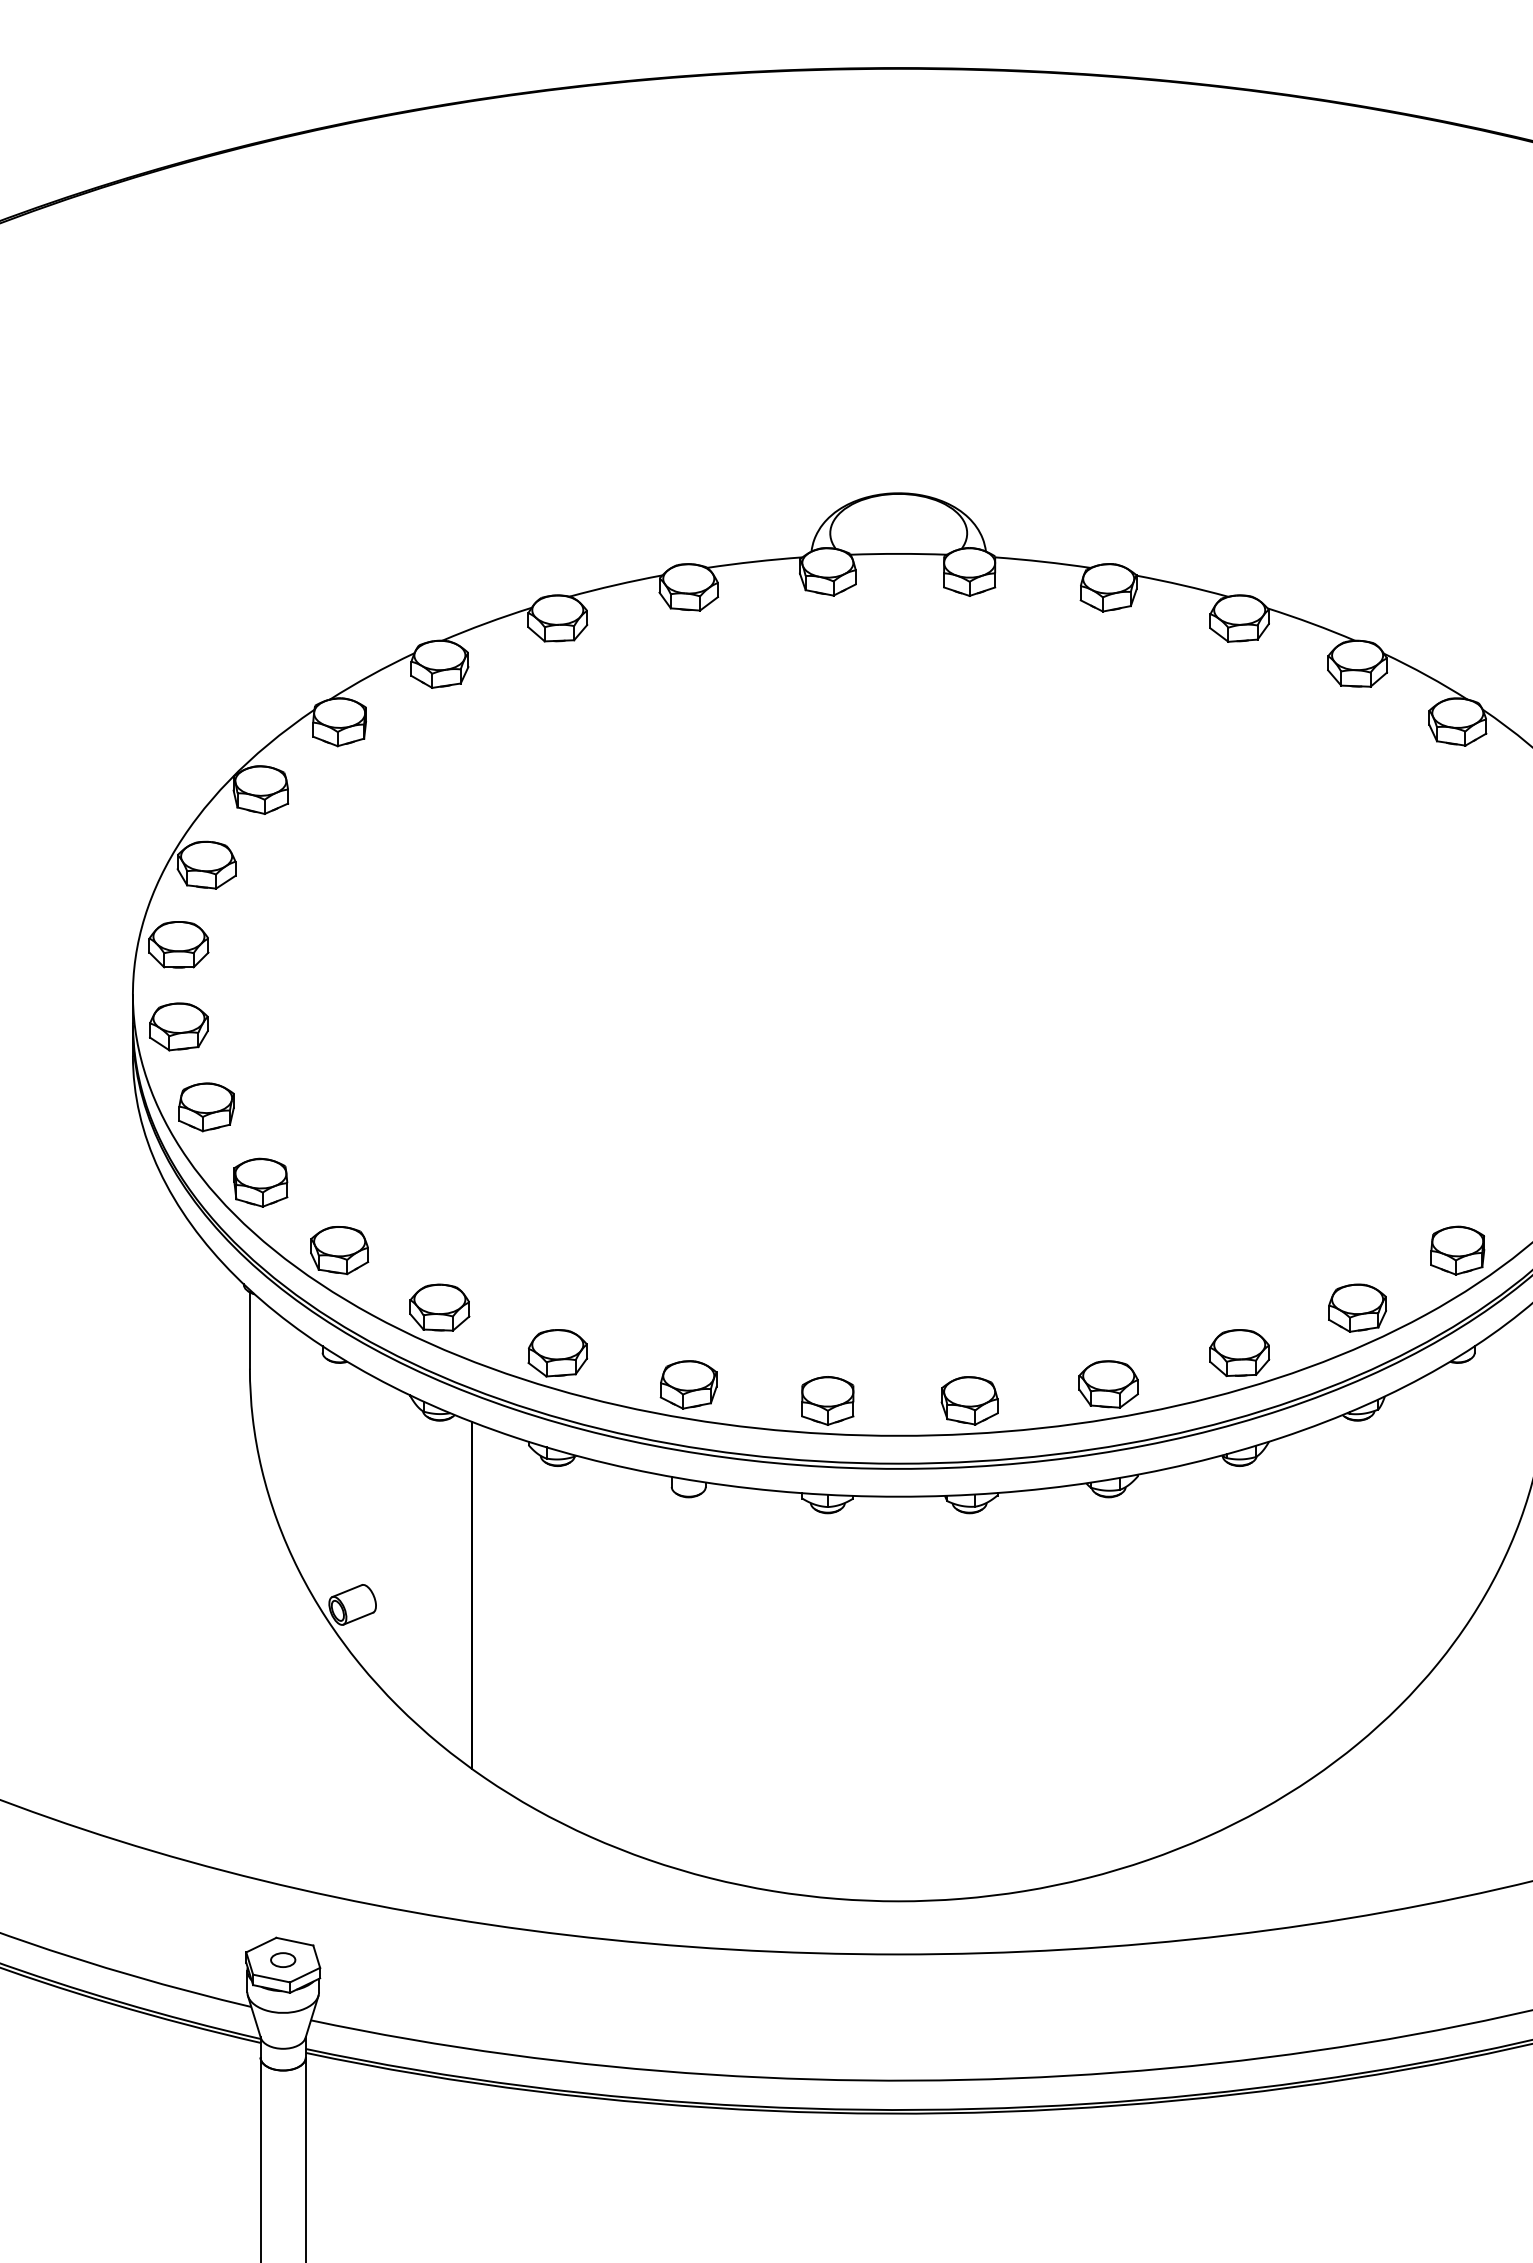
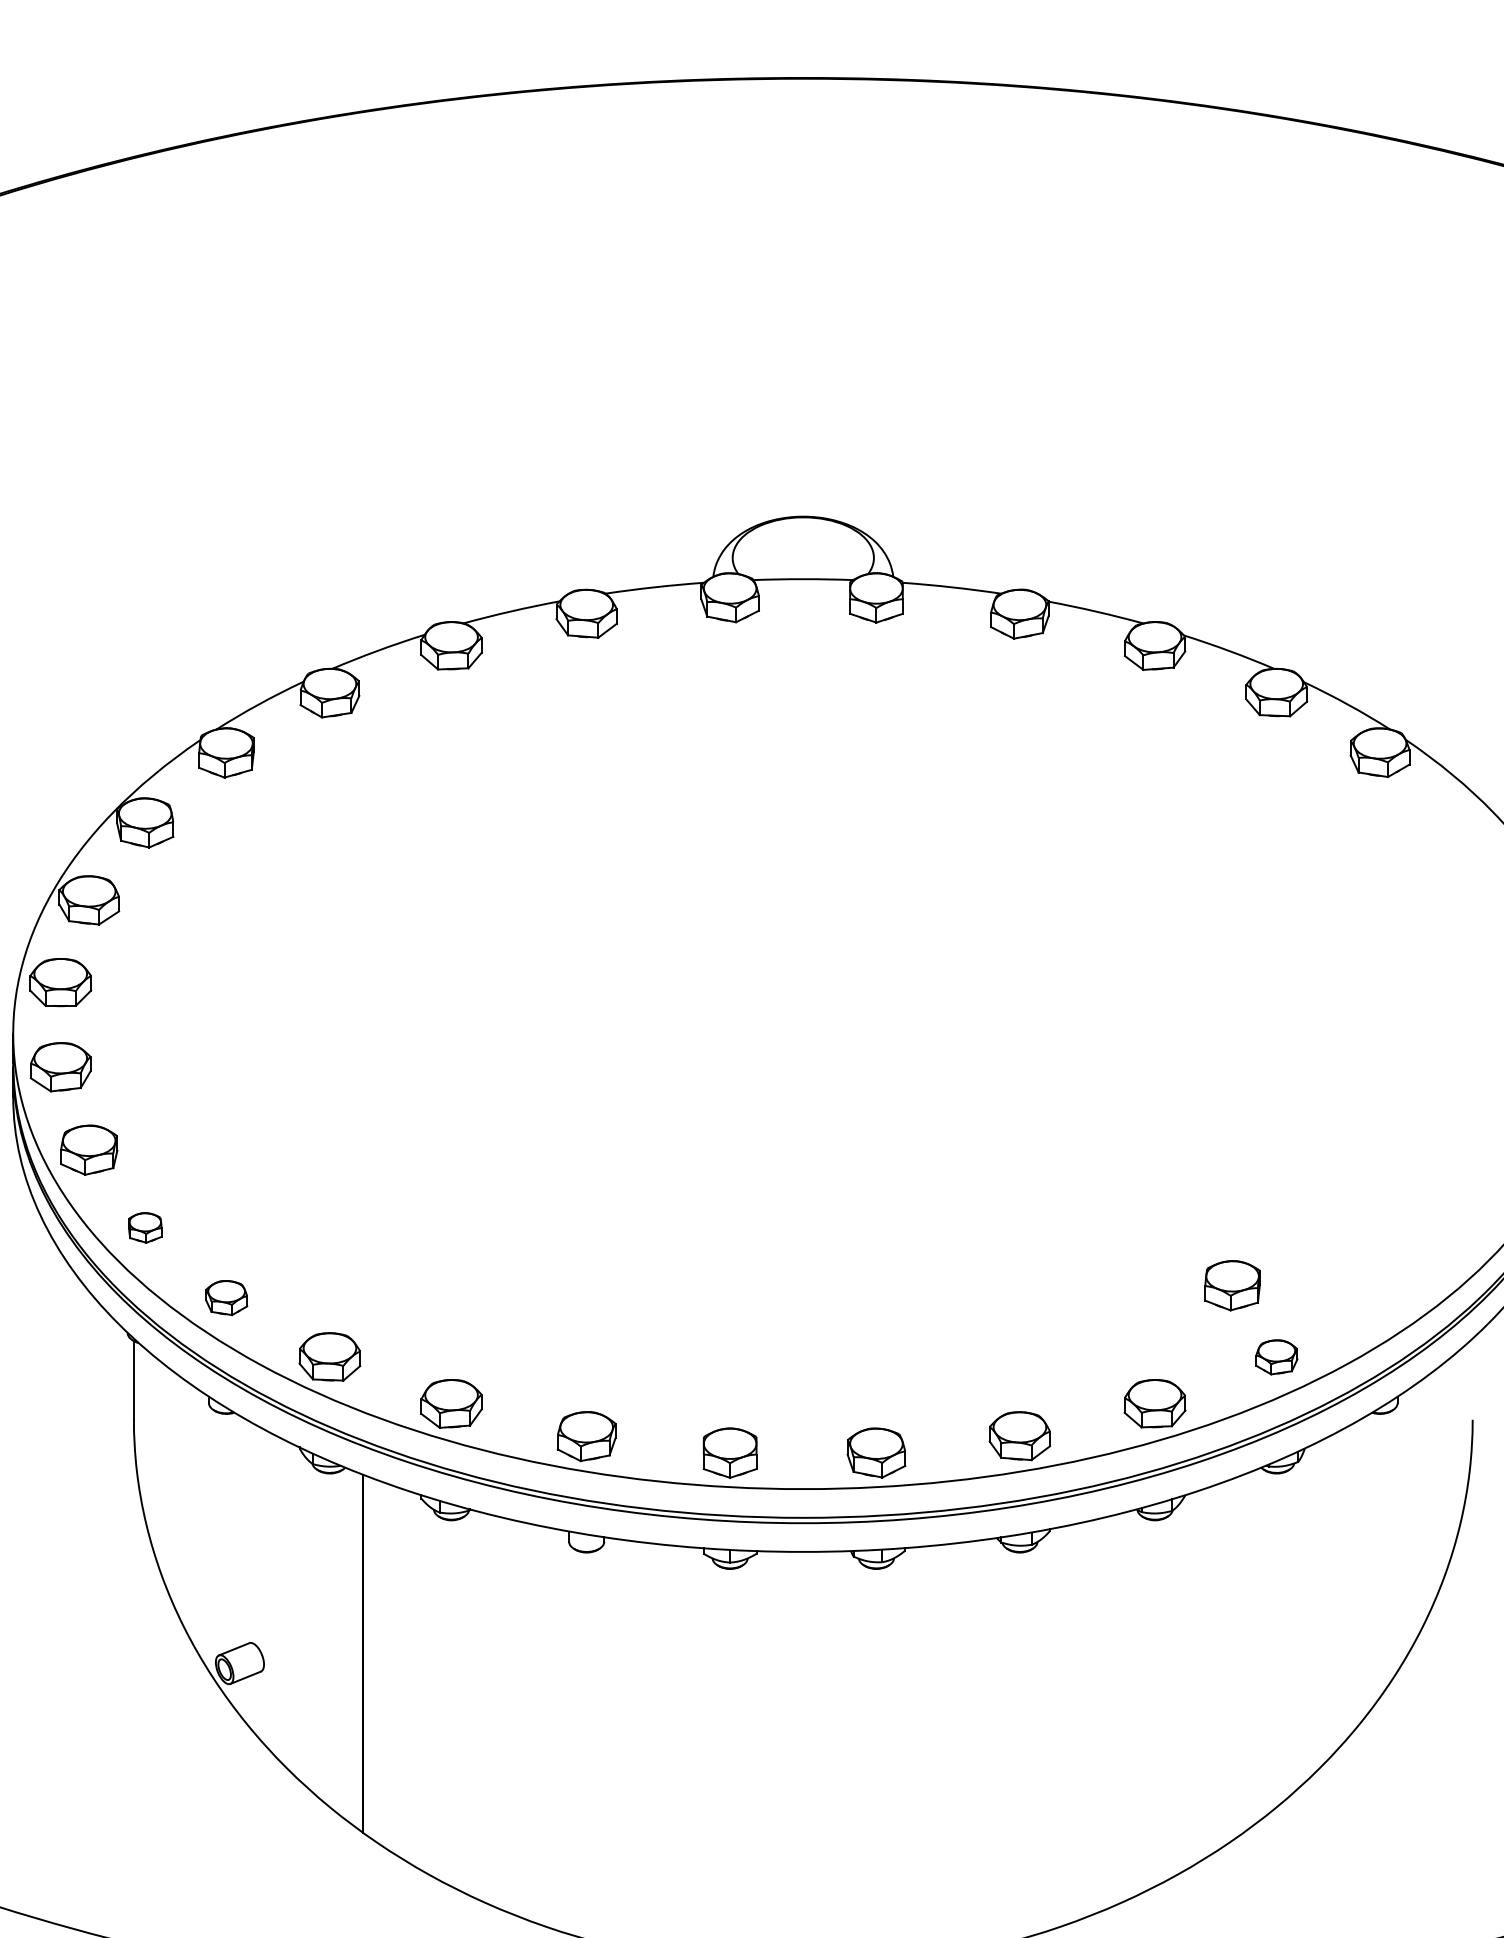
part: (260, 1182) -> (144, 1227), size x0.6
part: (339, 1250) -> (226, 1297), size x0.7
part: (1457, 1250) -> (1232, 1285), moved
part: (1357, 1307) -> (1276, 1356), size x0.7

